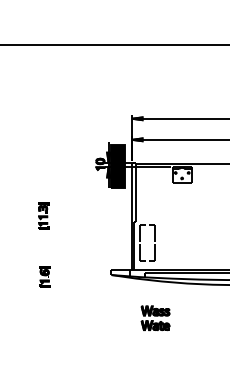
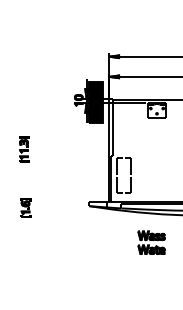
part: (155, 318) -> (151, 242), moved

